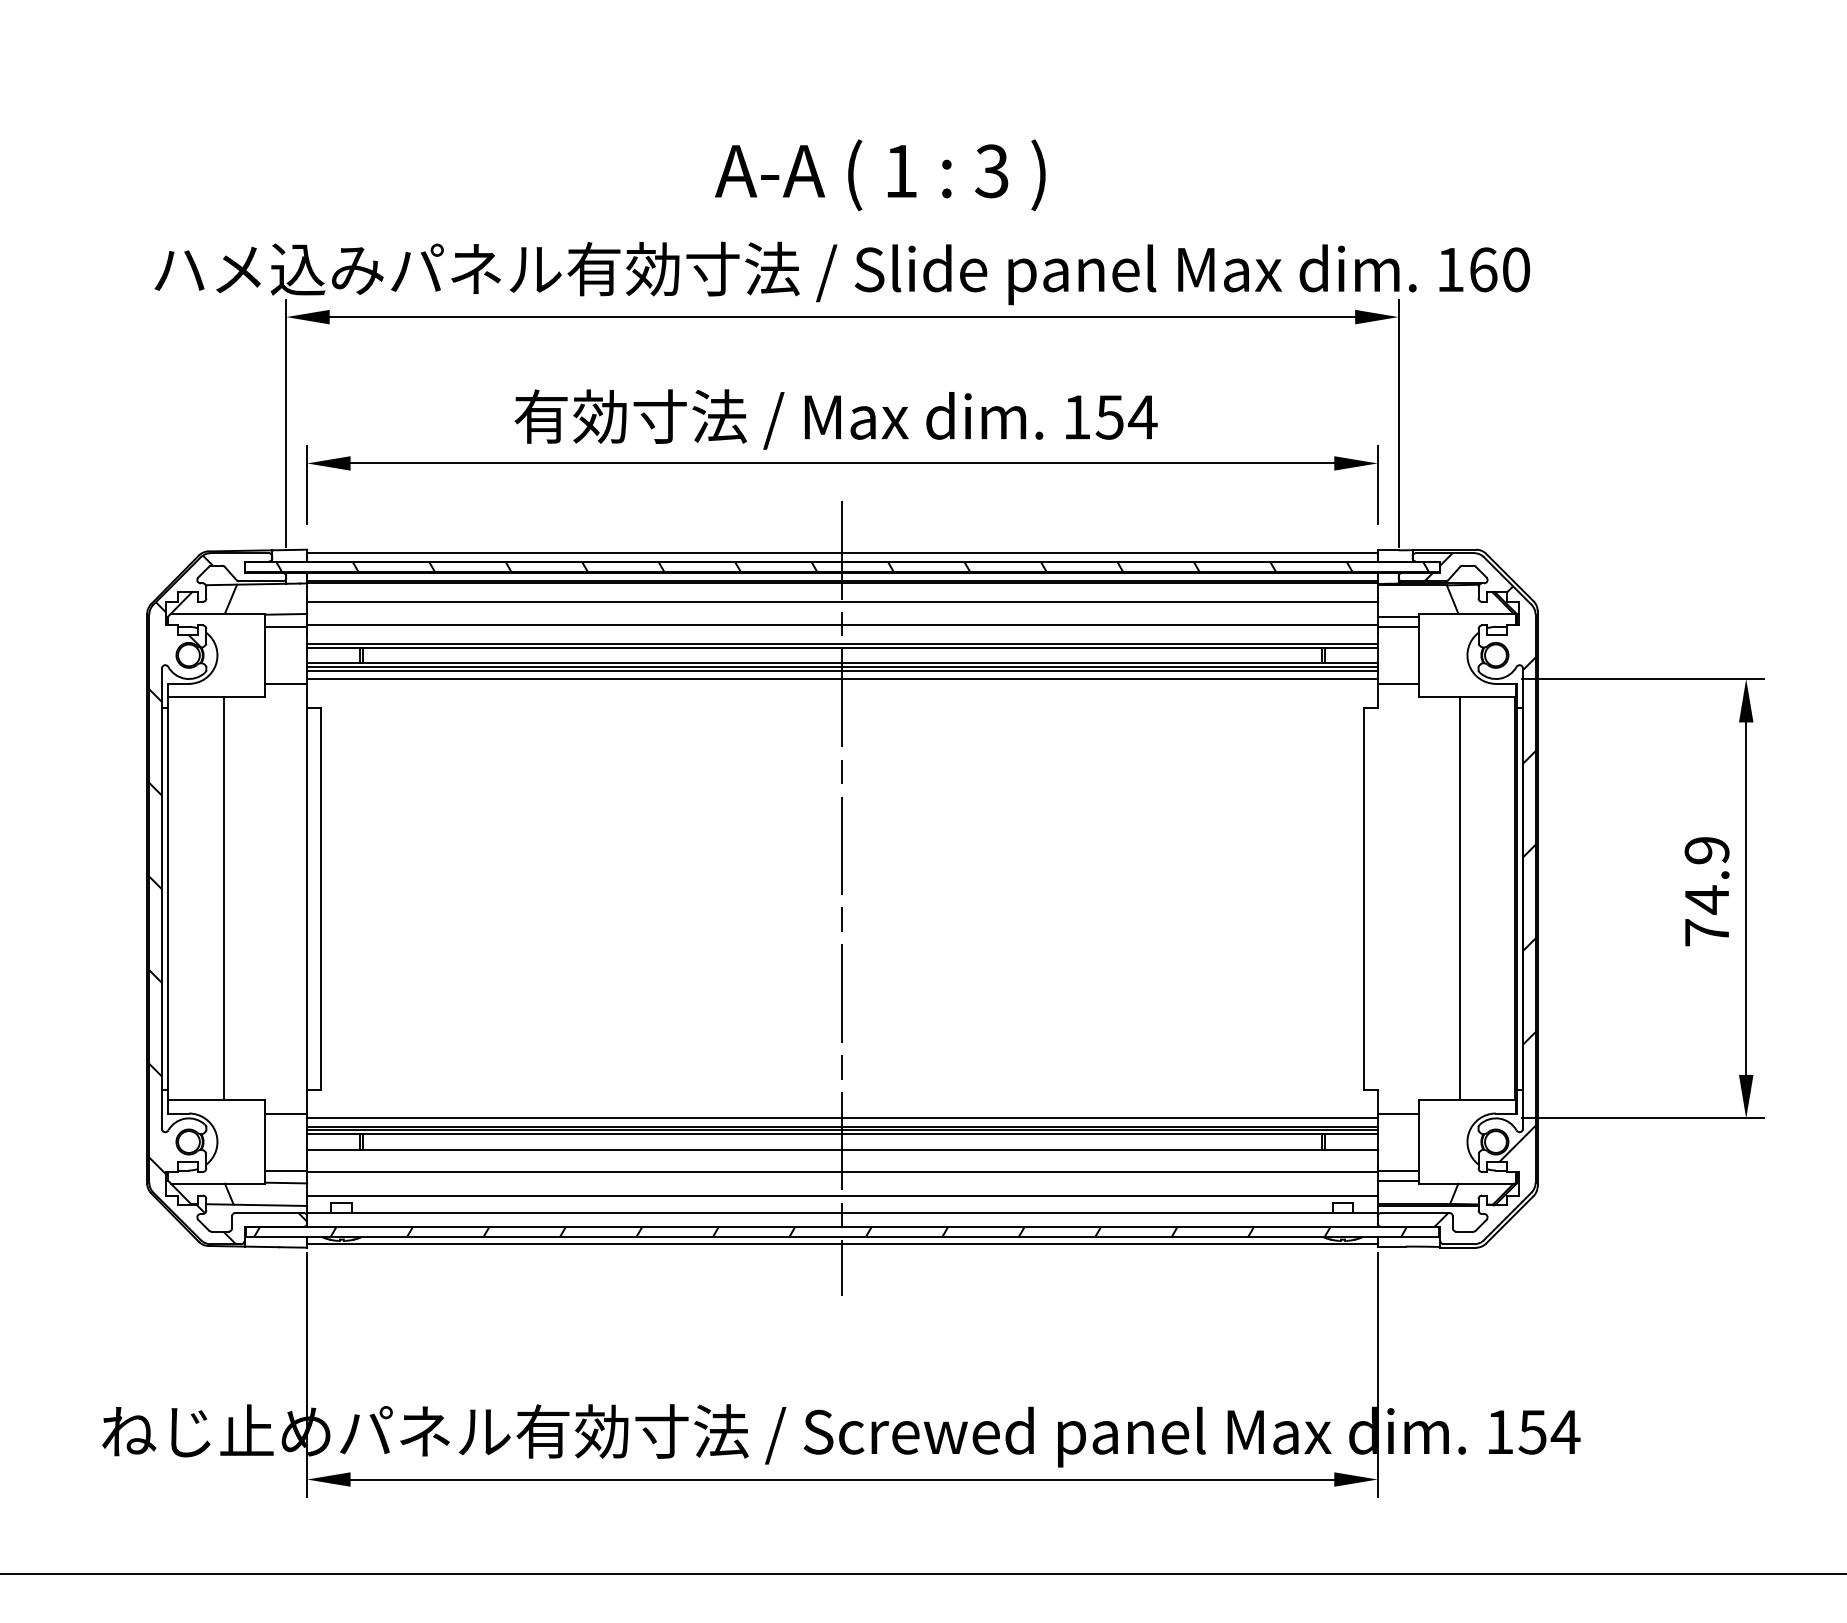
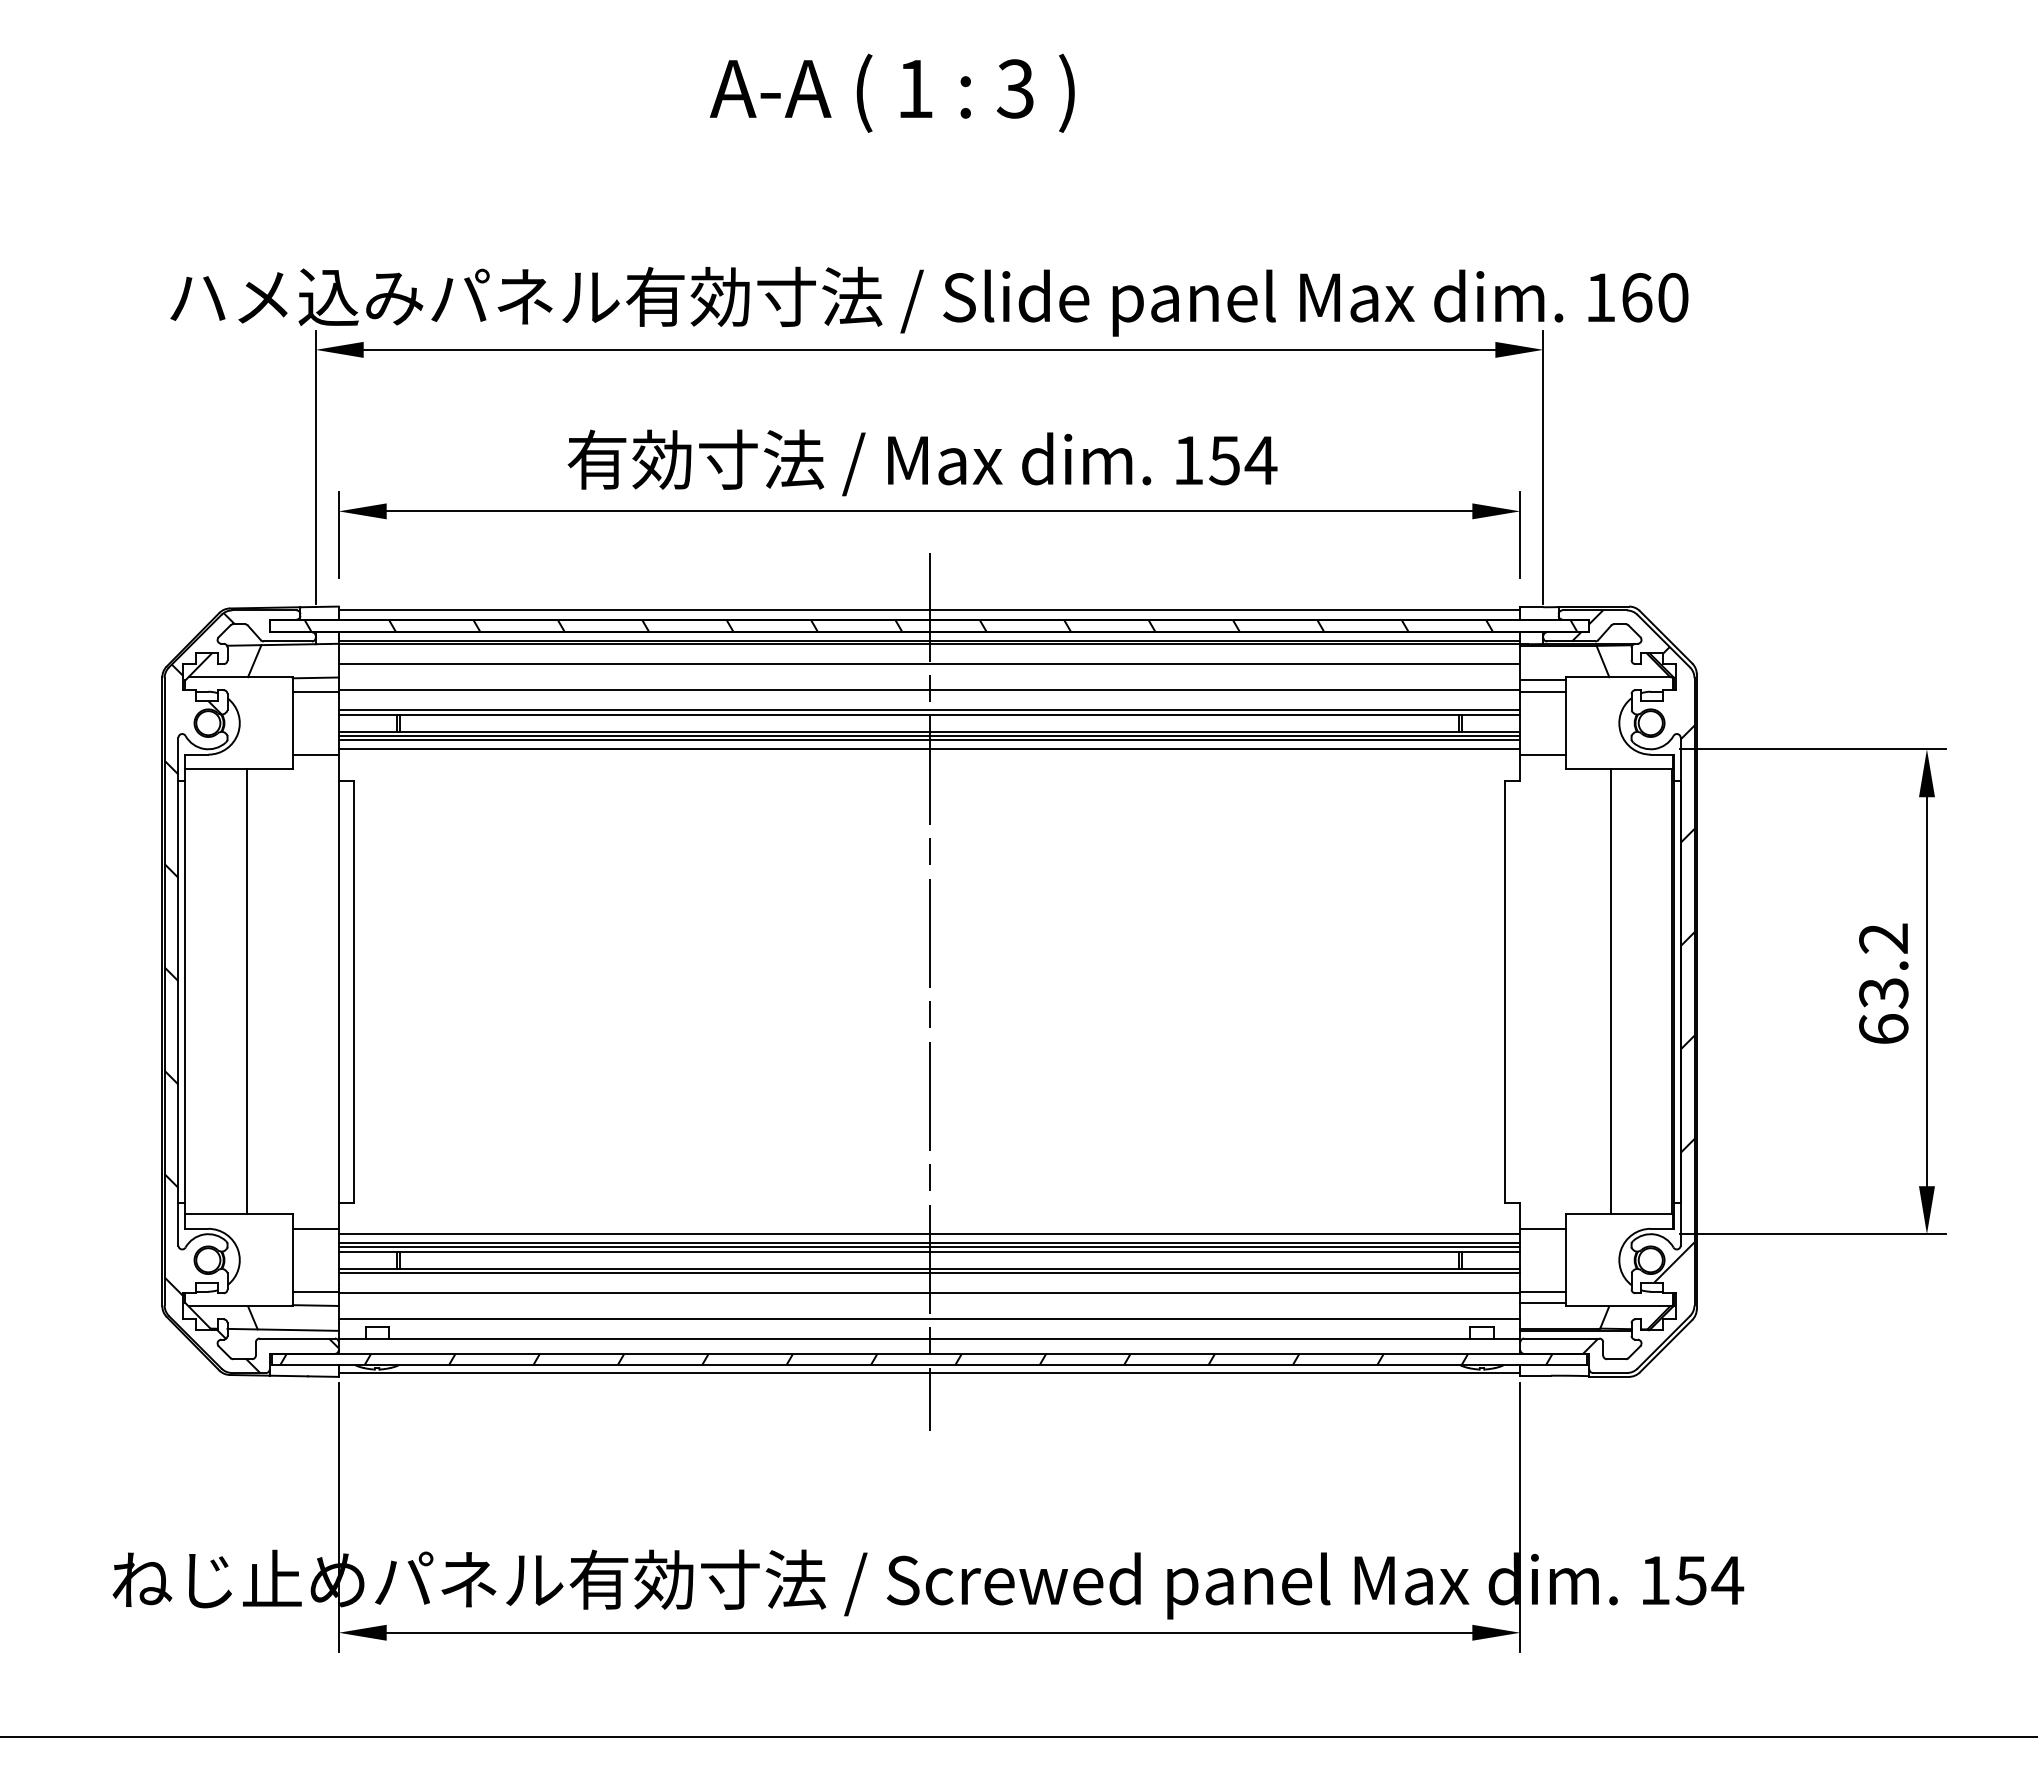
text: (879, 174) -> (891, 92), moved
text: (1706, 891) -> (1883, 983), 74.9 -> 63.2
line: (842, 1154) -> (929, 1273), added

